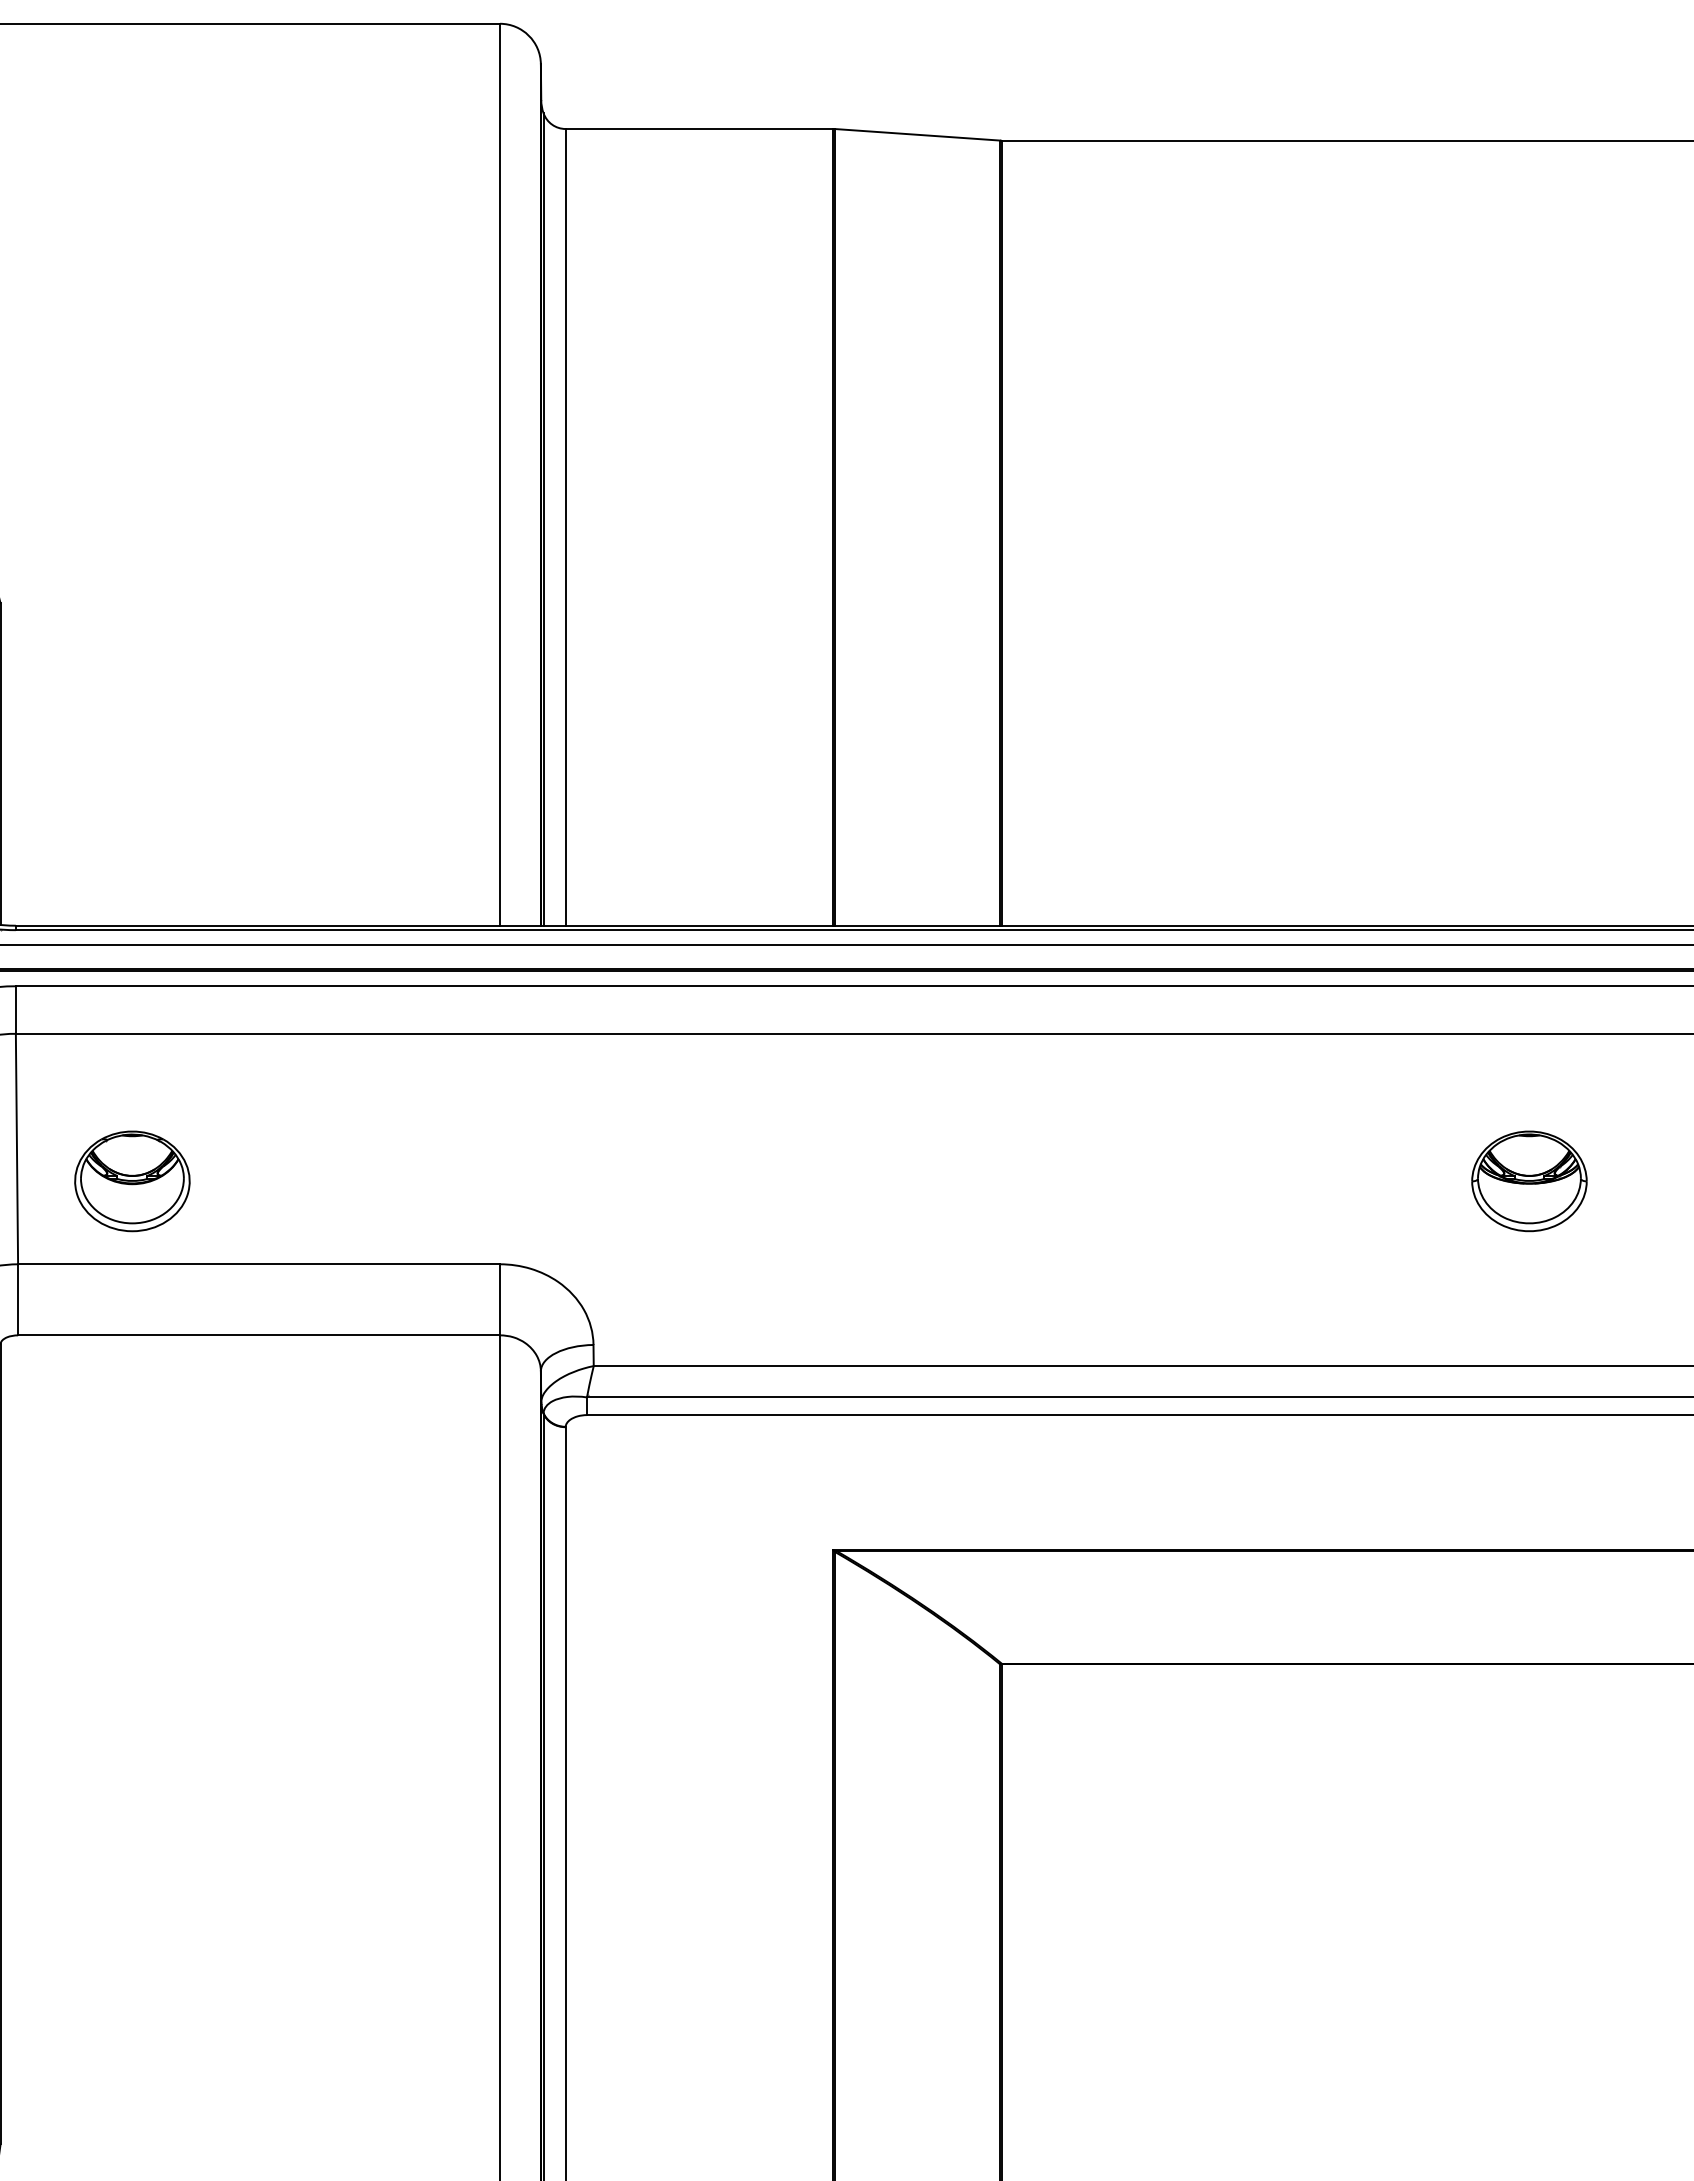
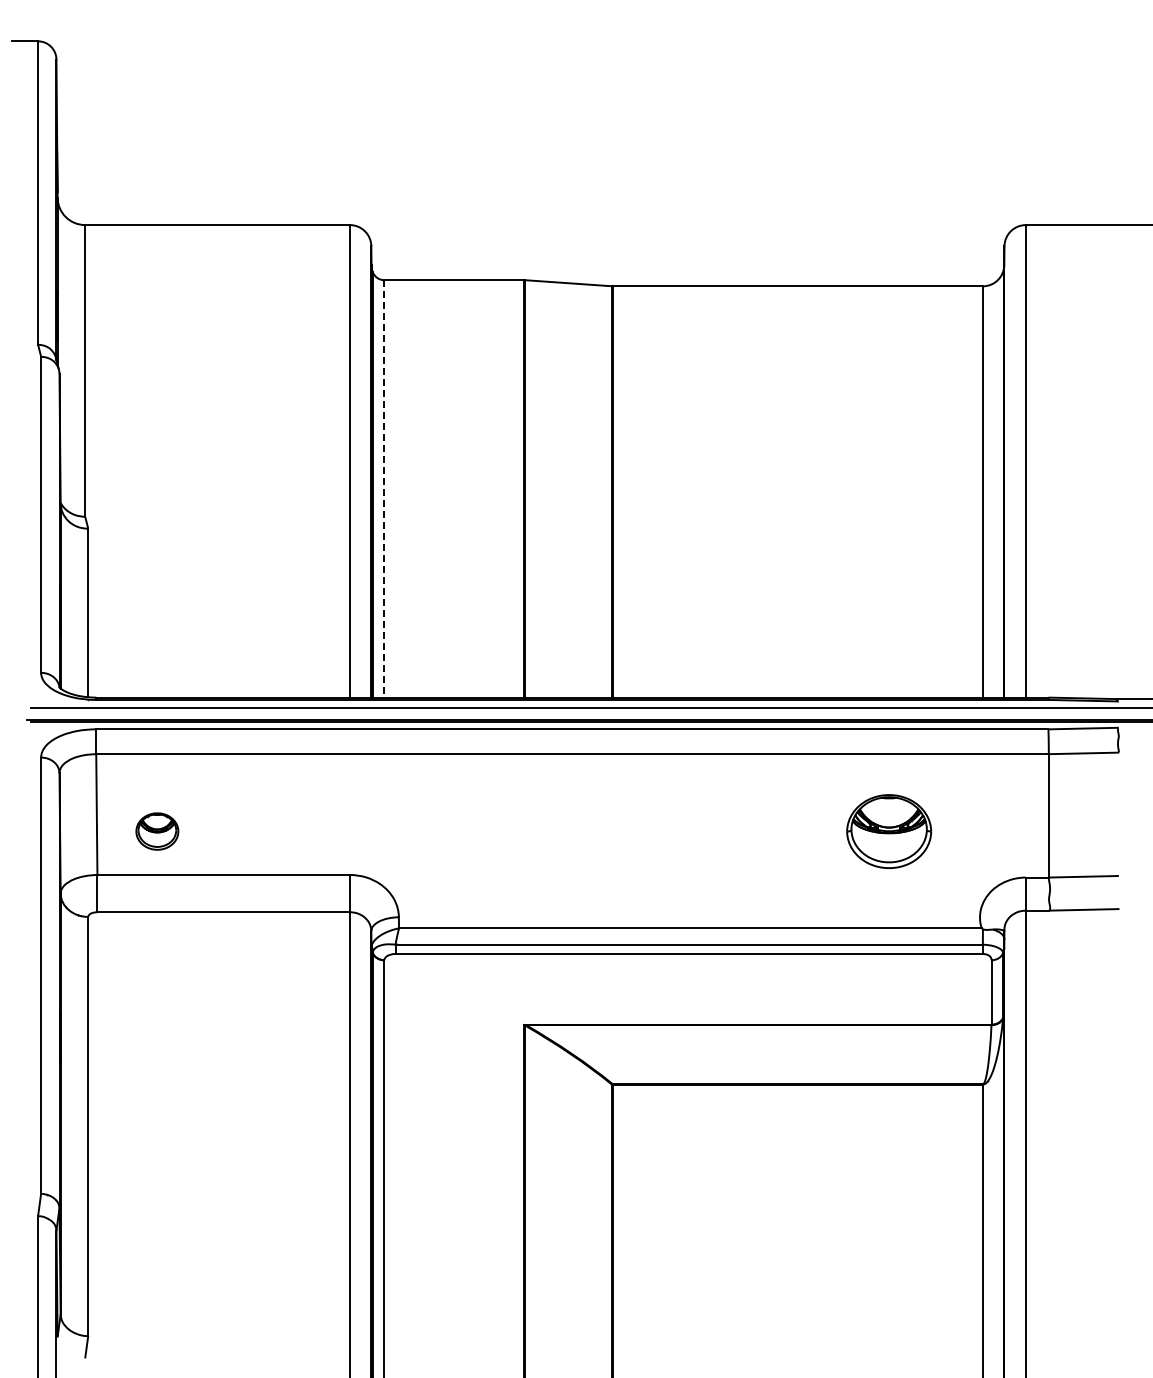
line: (566, 526) -> (384, 488), solid -> dashed
part: (132, 1181) -> (157, 831), size x0.7
part: (1529, 1181) -> (889, 831), size x1.4

